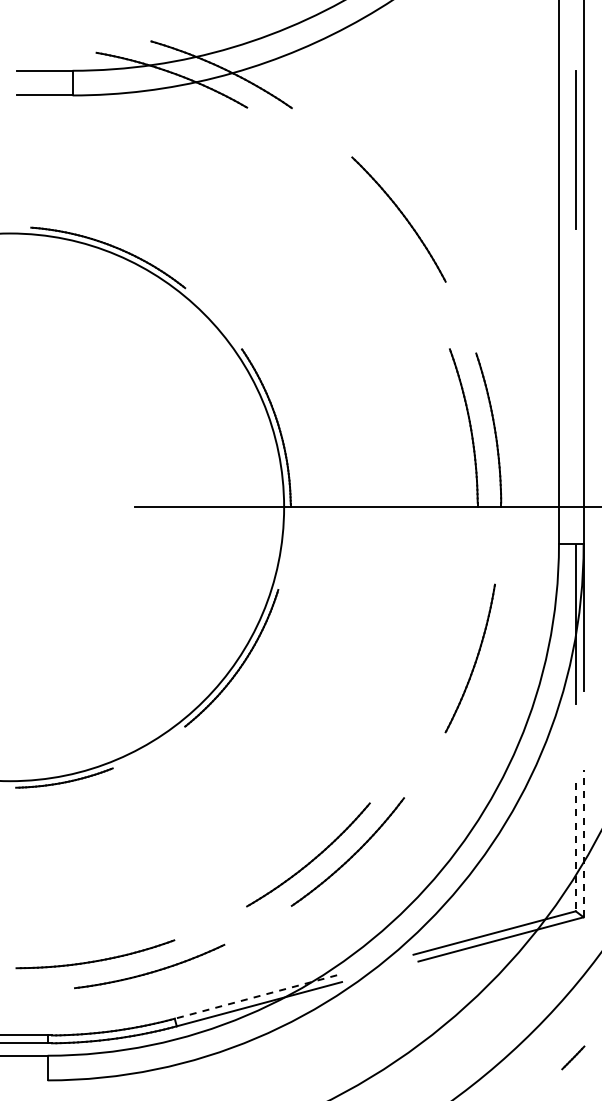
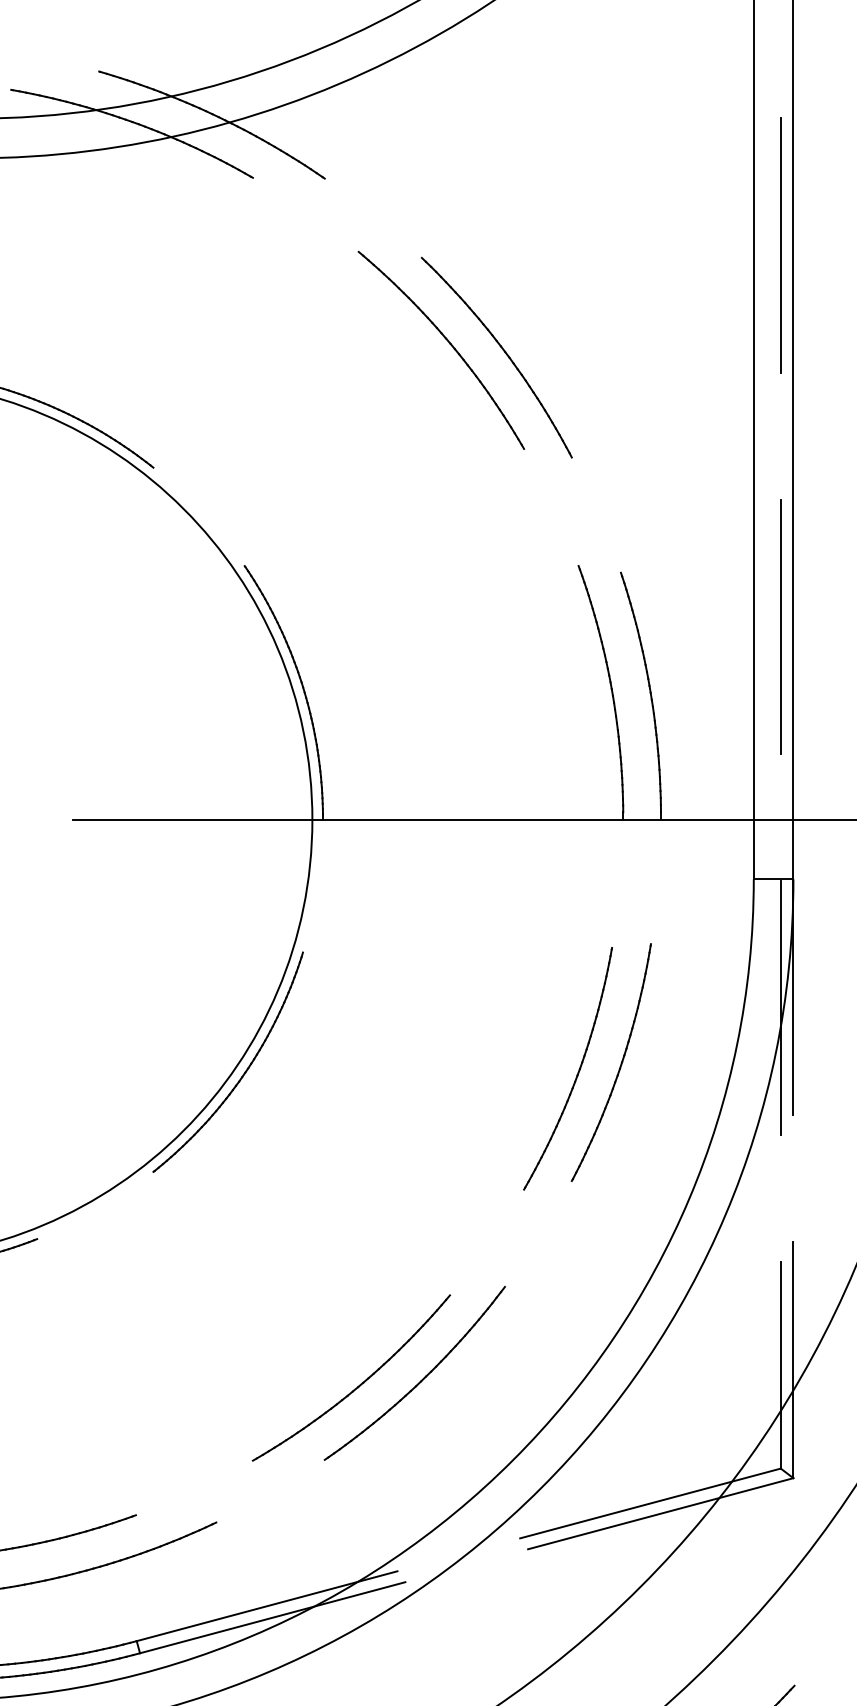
part: (364, 214) -> (441, 349), added
line: (575, 386) -> (780, 625), added
part: (443, 662) -> (568, 1068), added
line: (583, 843) -> (793, 1359), dashed -> solid
line: (575, 847) -> (780, 1366), dashed -> solid
line: (255, 997) -> (266, 1607), dashed -> solid

